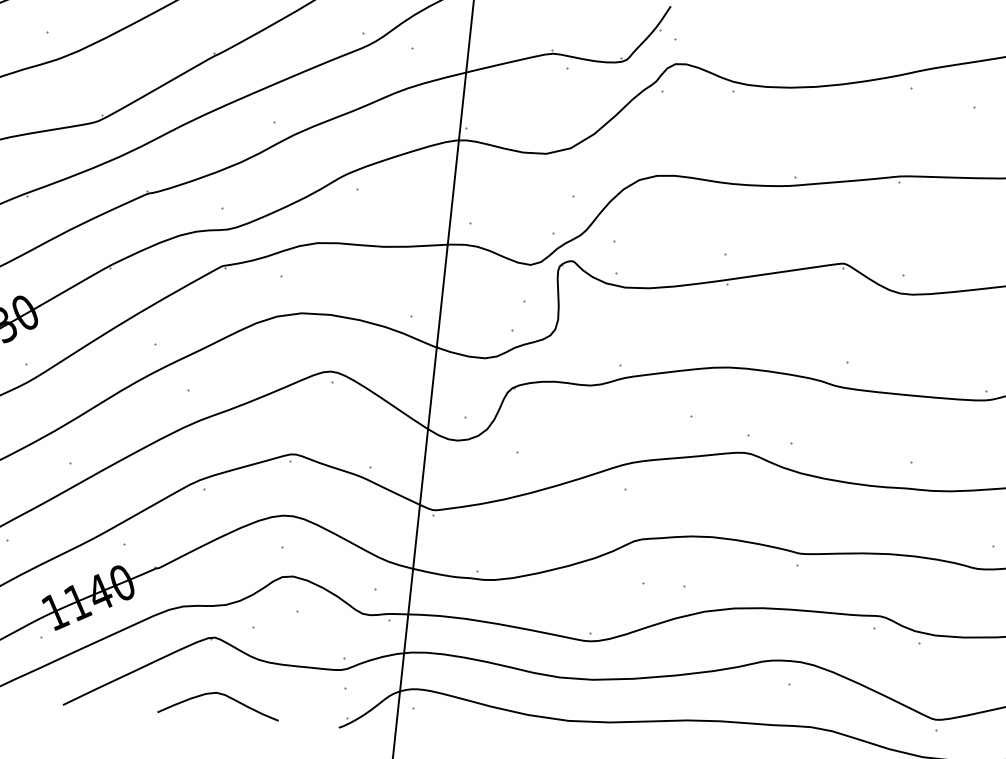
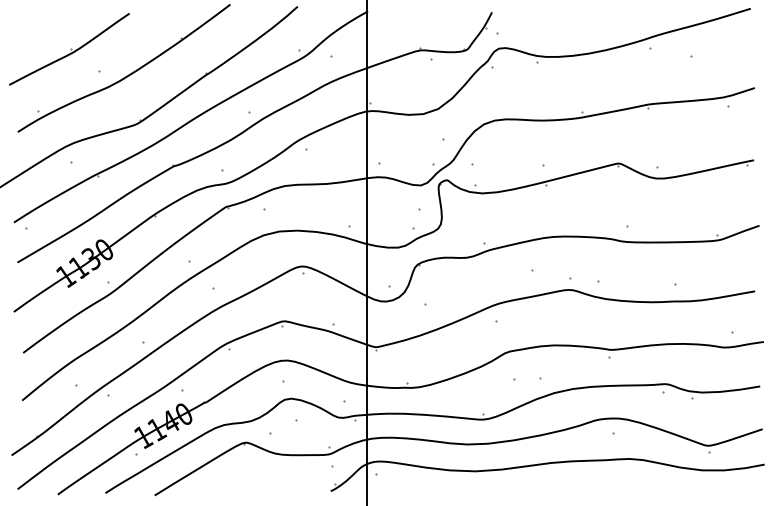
curve: (224, 697) -> (256, 479), removed

